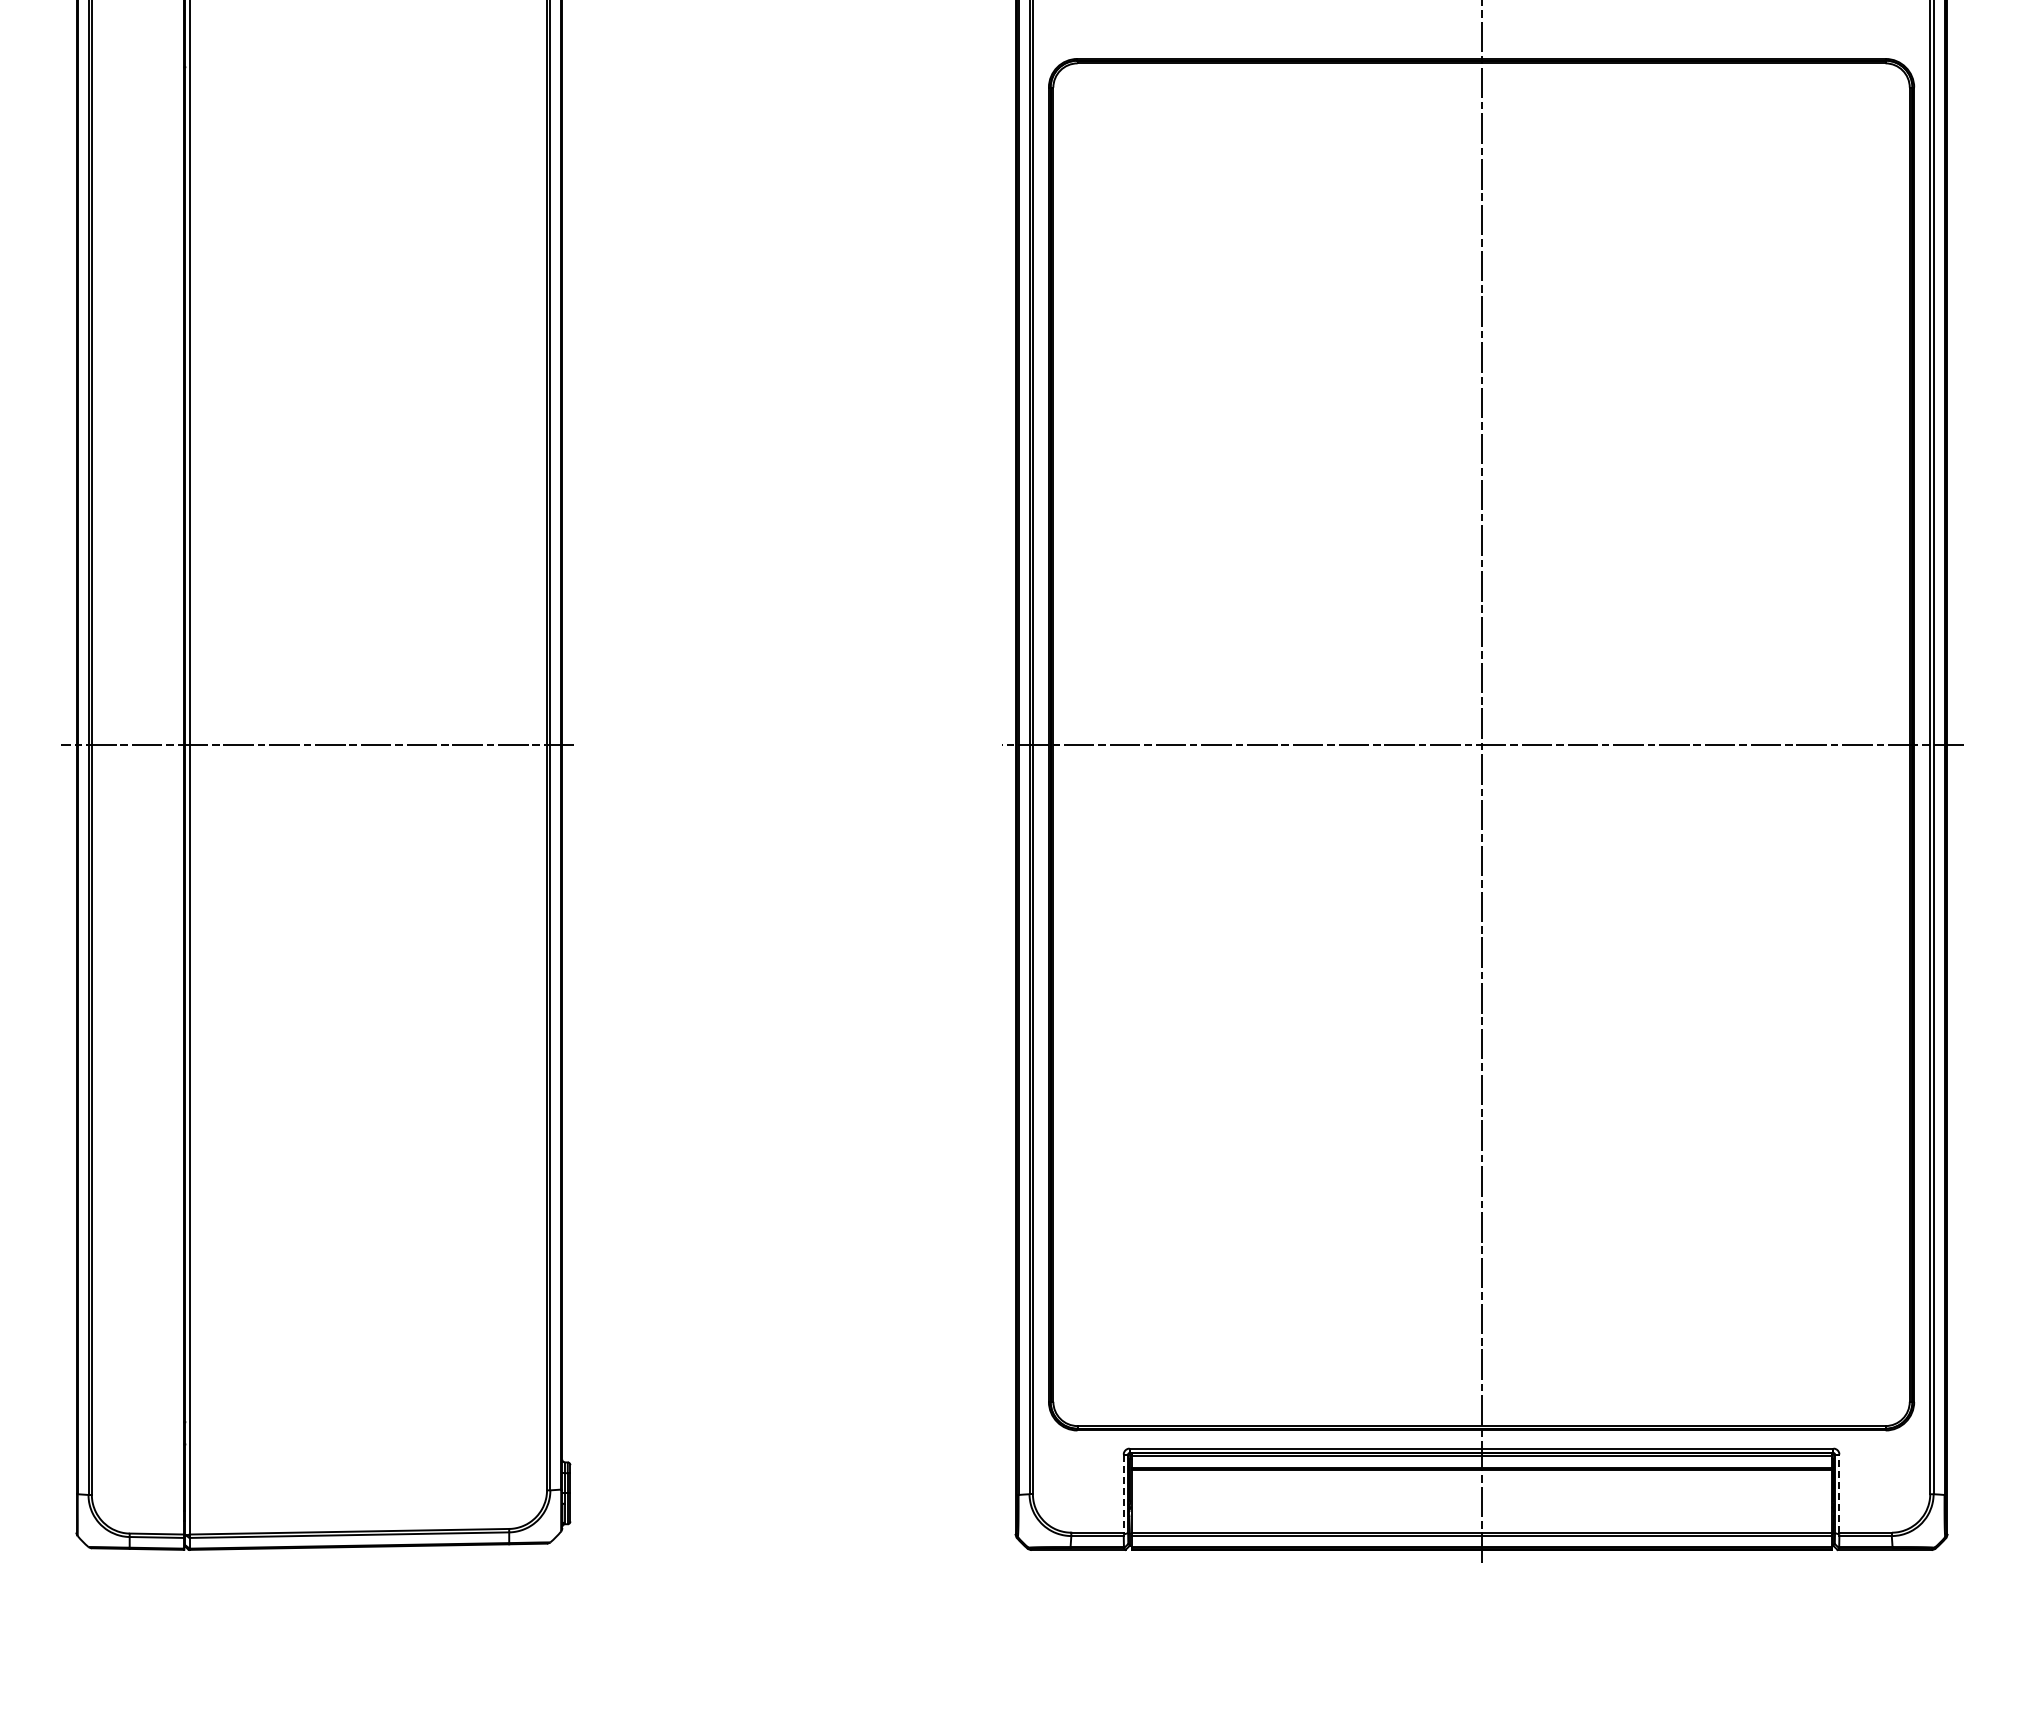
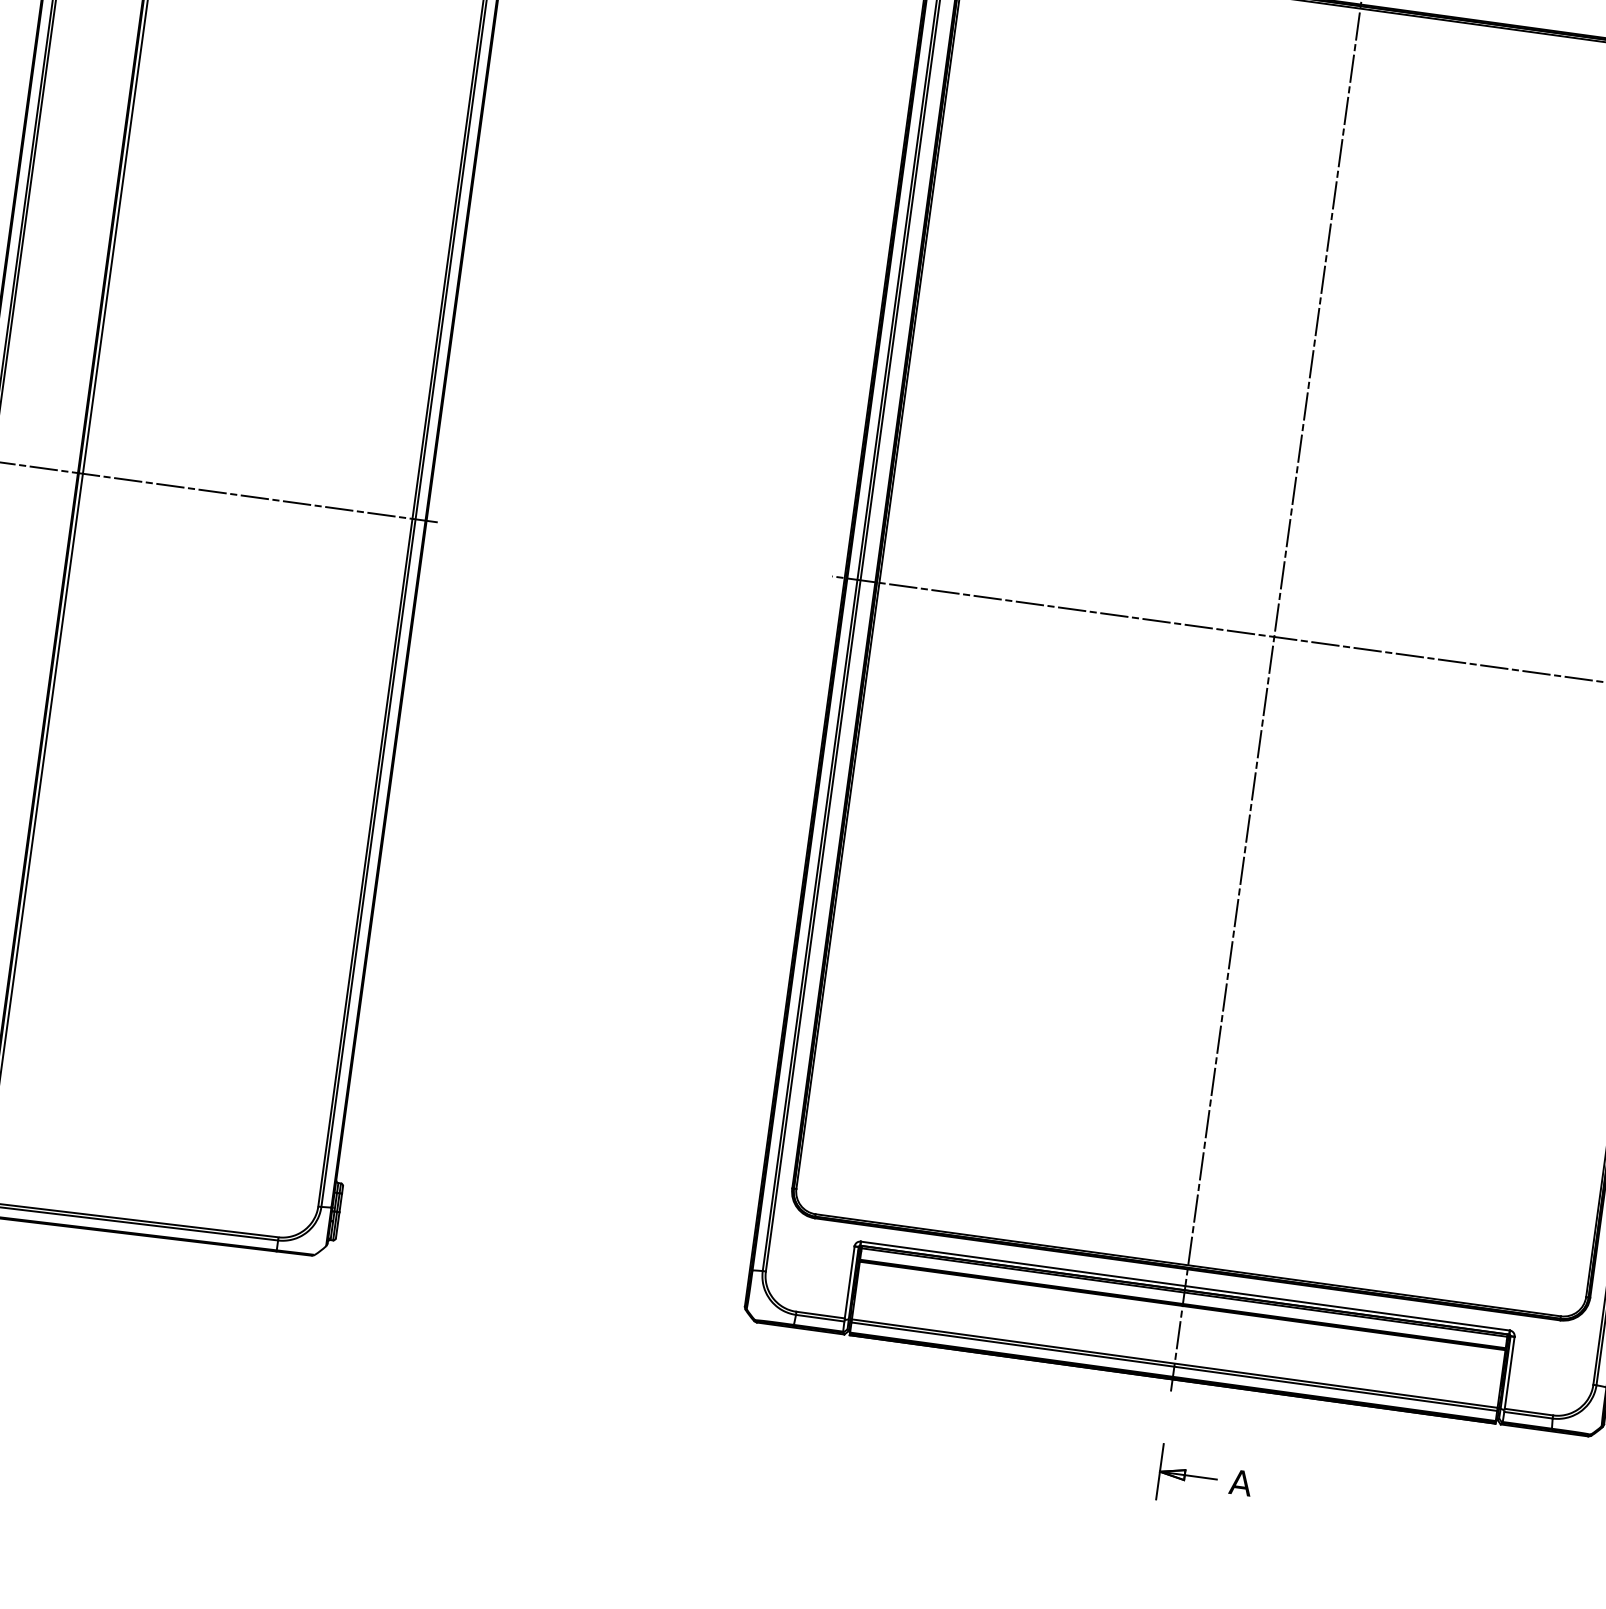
line: (1839, 1493) -> (1509, 1372), dashed -> solid
line: (1123, 1494) -> (849, 1283), dashed -> solid
part: (1530, 1649) -> (1205, 1477), added

